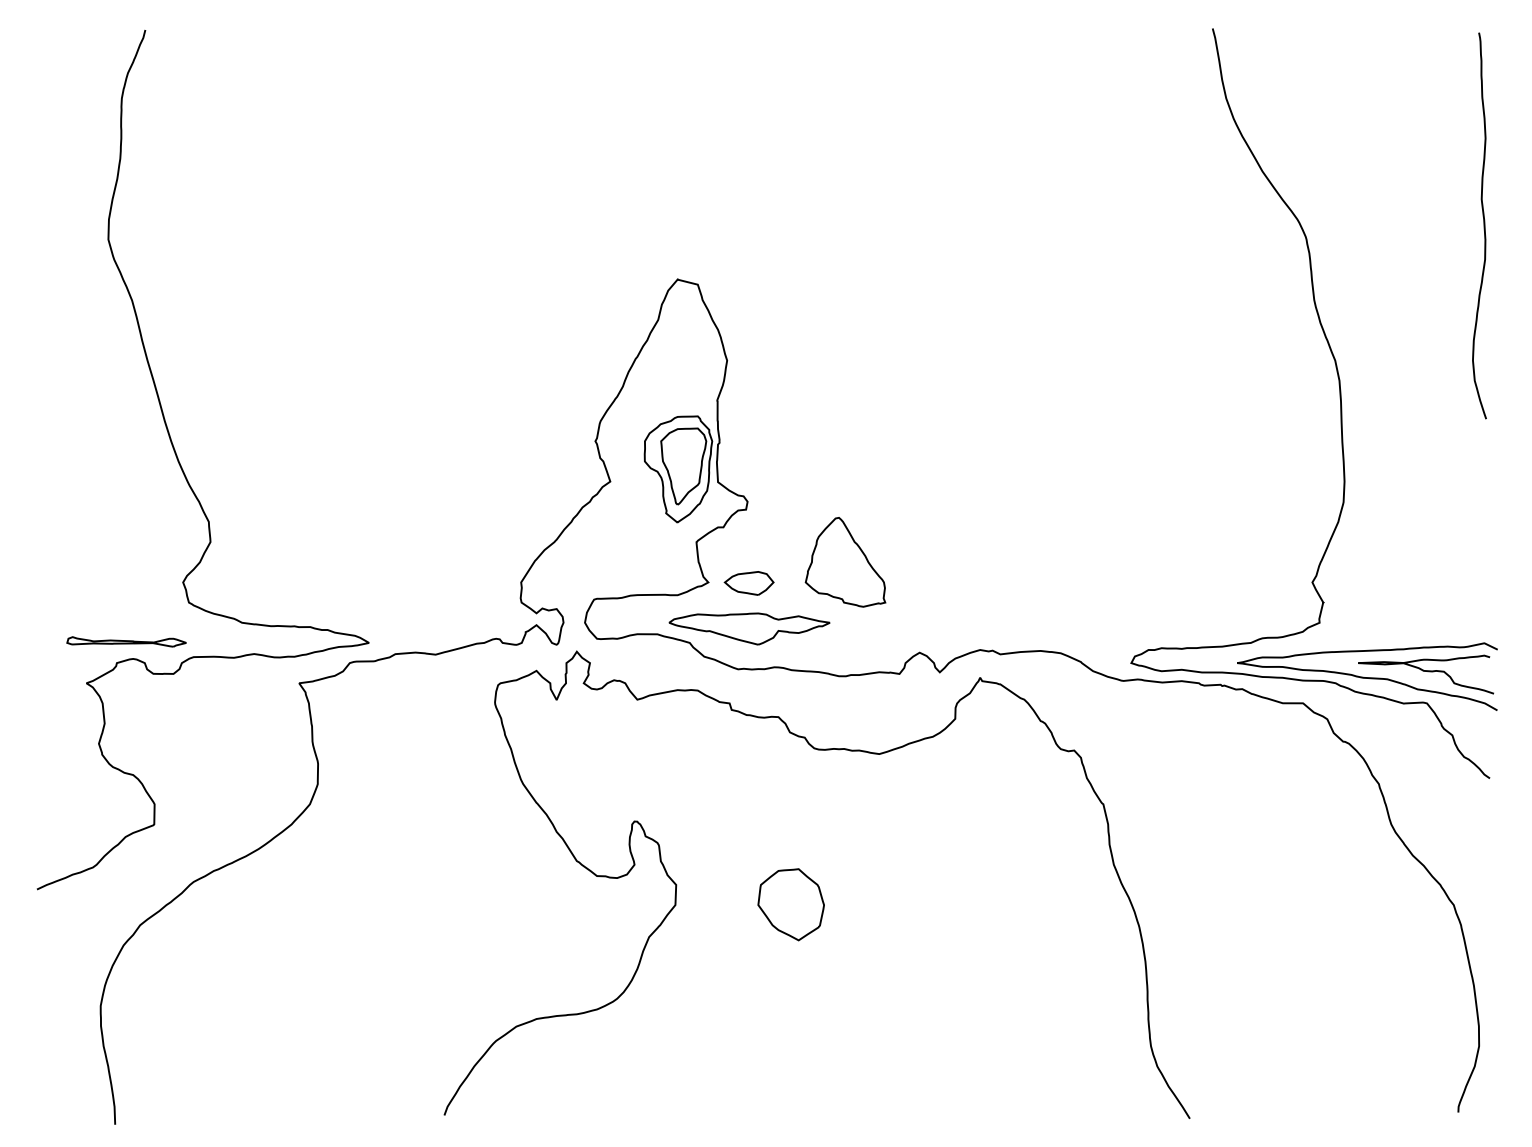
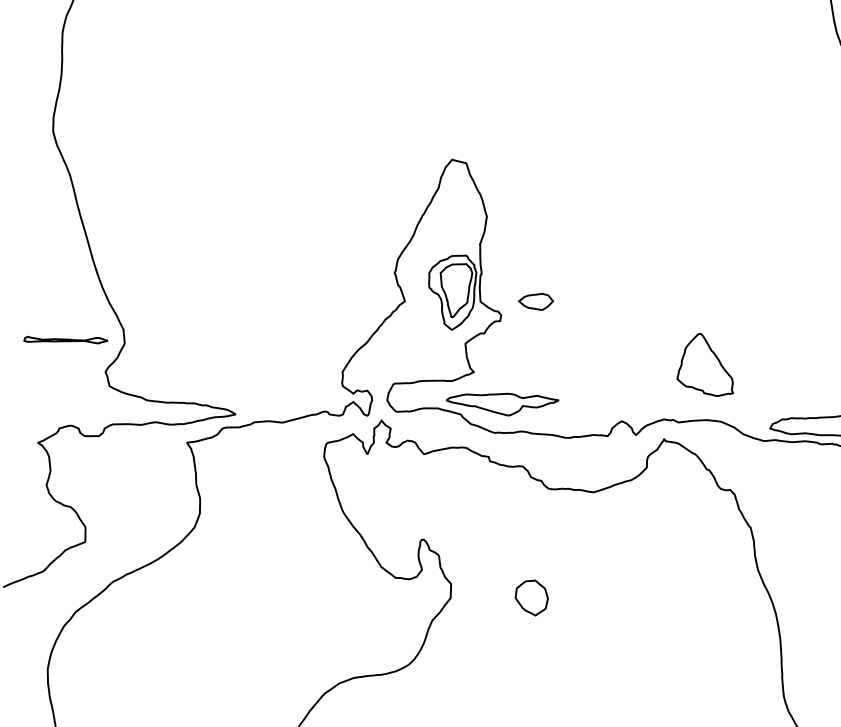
part: (845, 562) -> (705, 365), moved
part: (748, 583) -> (535, 301), moved
part: (126, 641) -> (65, 339), moved
part: (790, 904) -> (531, 597), size x0.7

